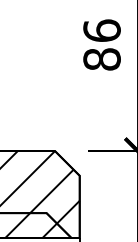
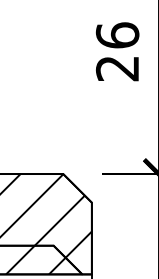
text: (101, 59) -> (117, 68), 86 -> 26

